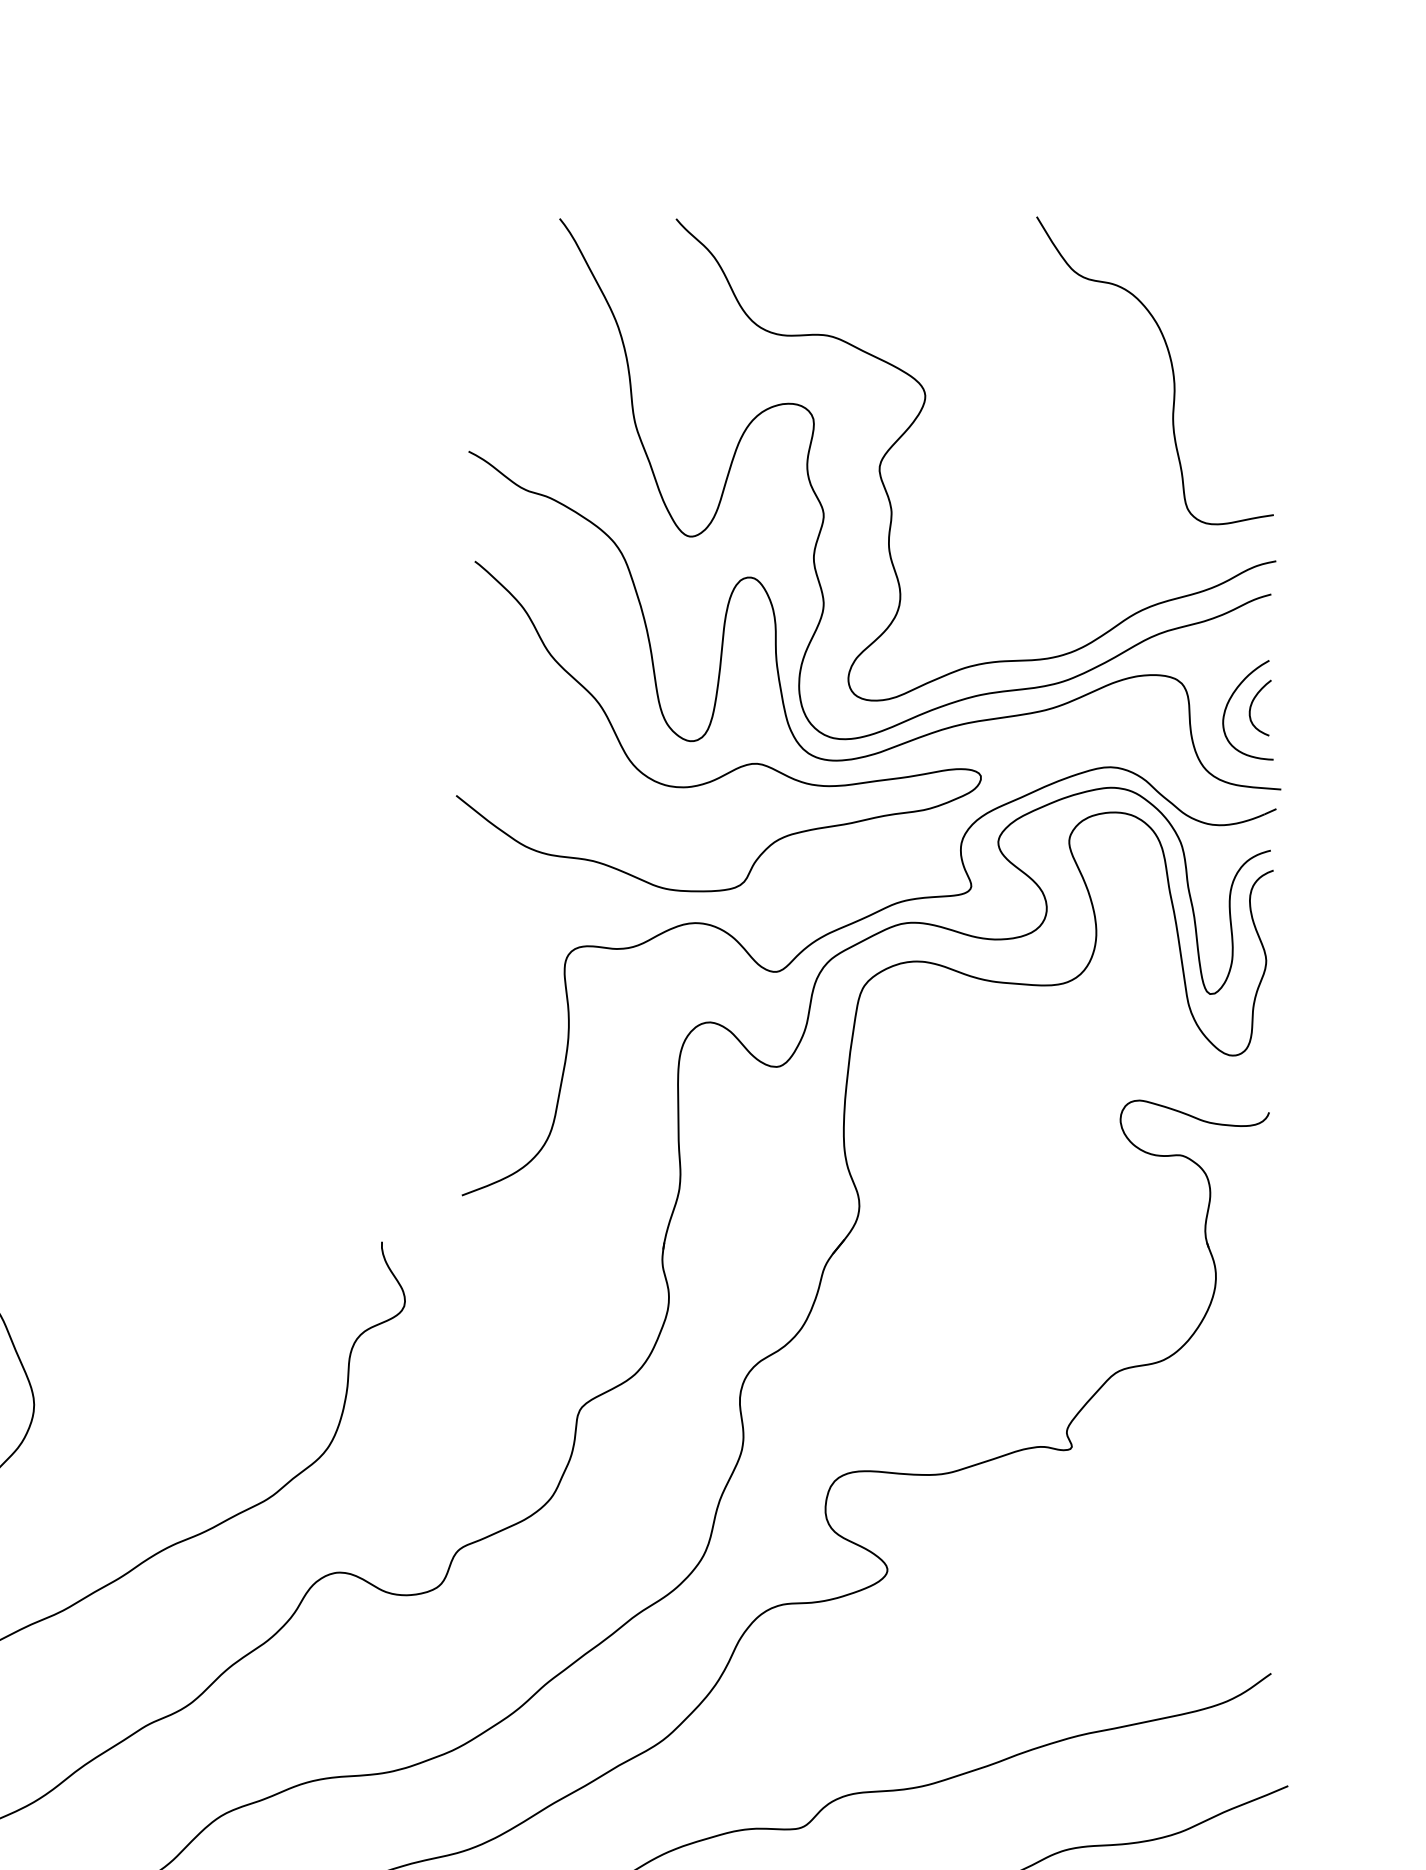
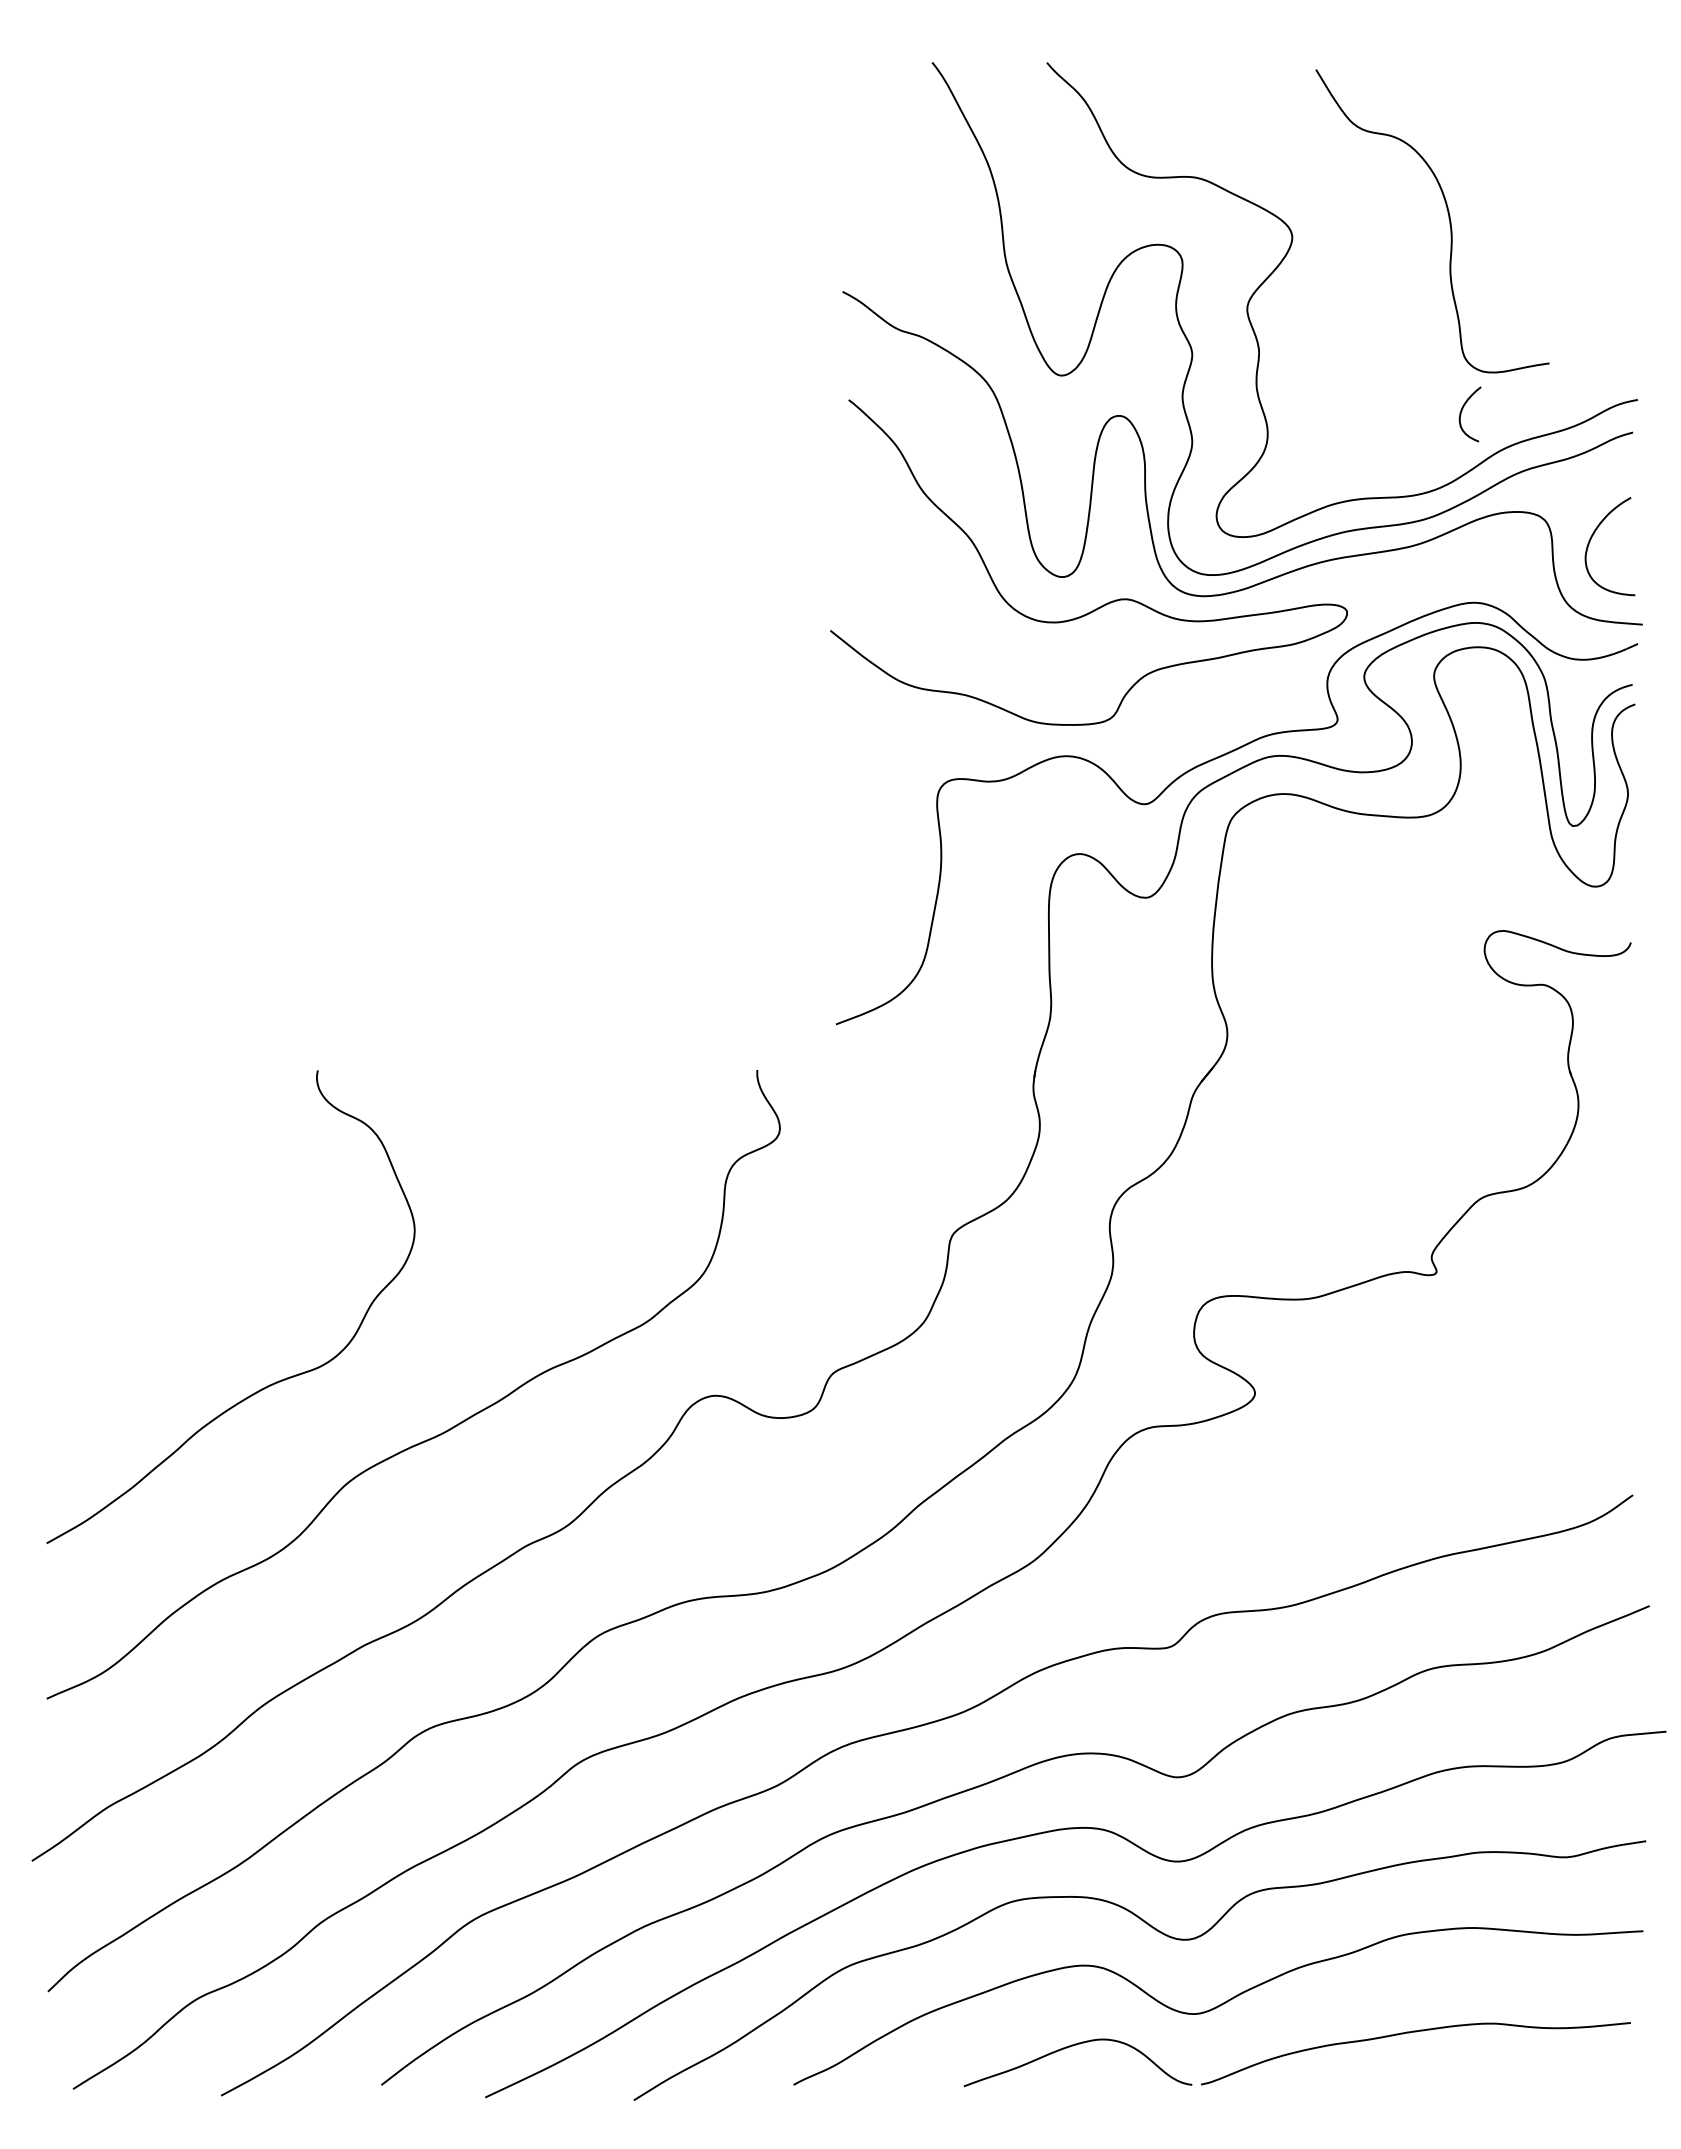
curve: (1171, 367) -> (1448, 218), moved
curve: (1252, 705) -> (1462, 411), moved

